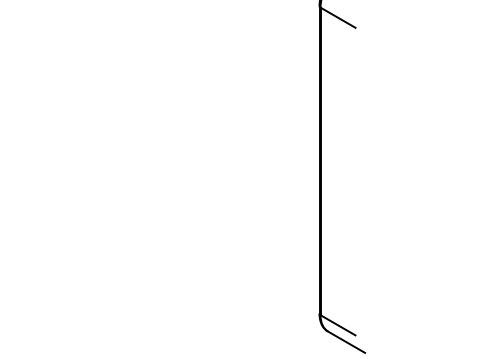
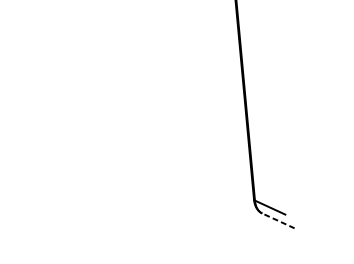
line: (346, 341) -> (278, 220), solid -> dashed

